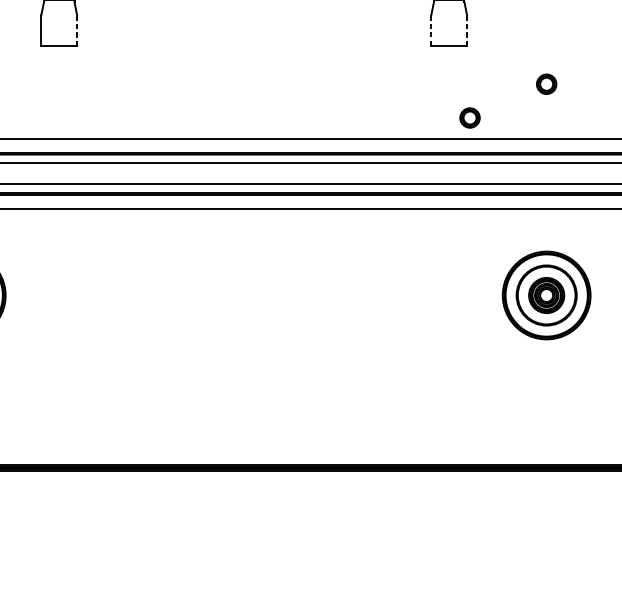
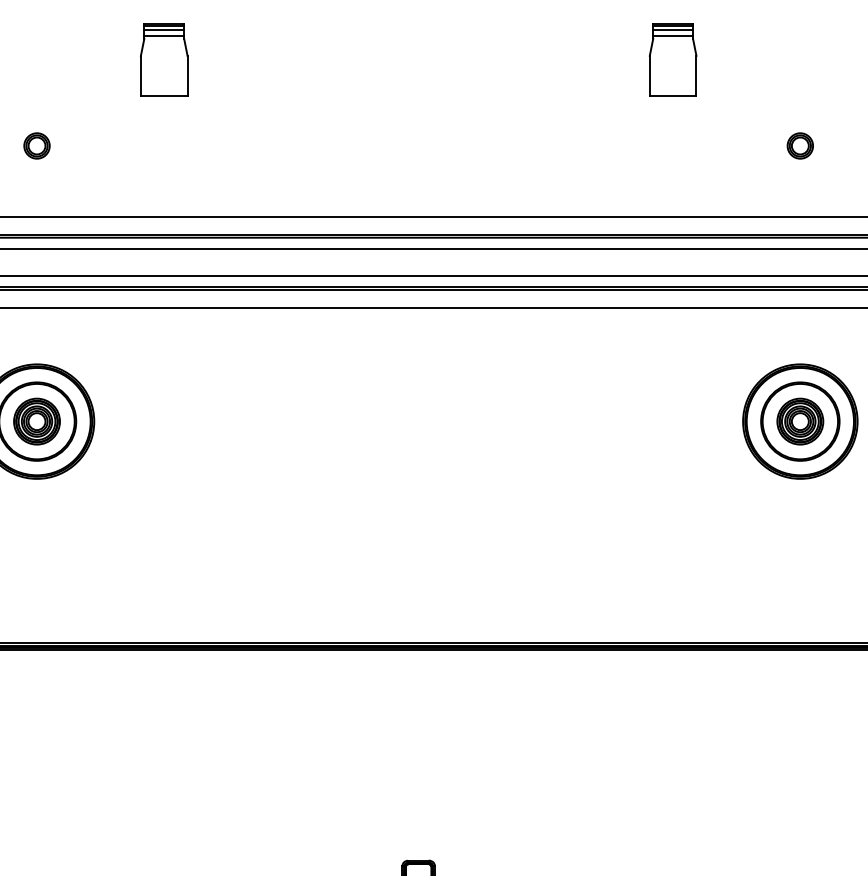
line: (77, 30) -> (187, 75), dashed -> solid
line: (467, 30) -> (696, 75), dashed -> solid
line: (431, 31) -> (649, 76), dashed -> solid
part: (469, 117) -> (699, 189), removed

